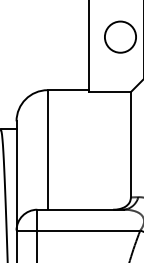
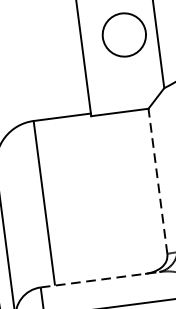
line: (130, 144) -> (157, 180), solid -> dashed
line: (80, 209) -> (100, 279), solid -> dashed

